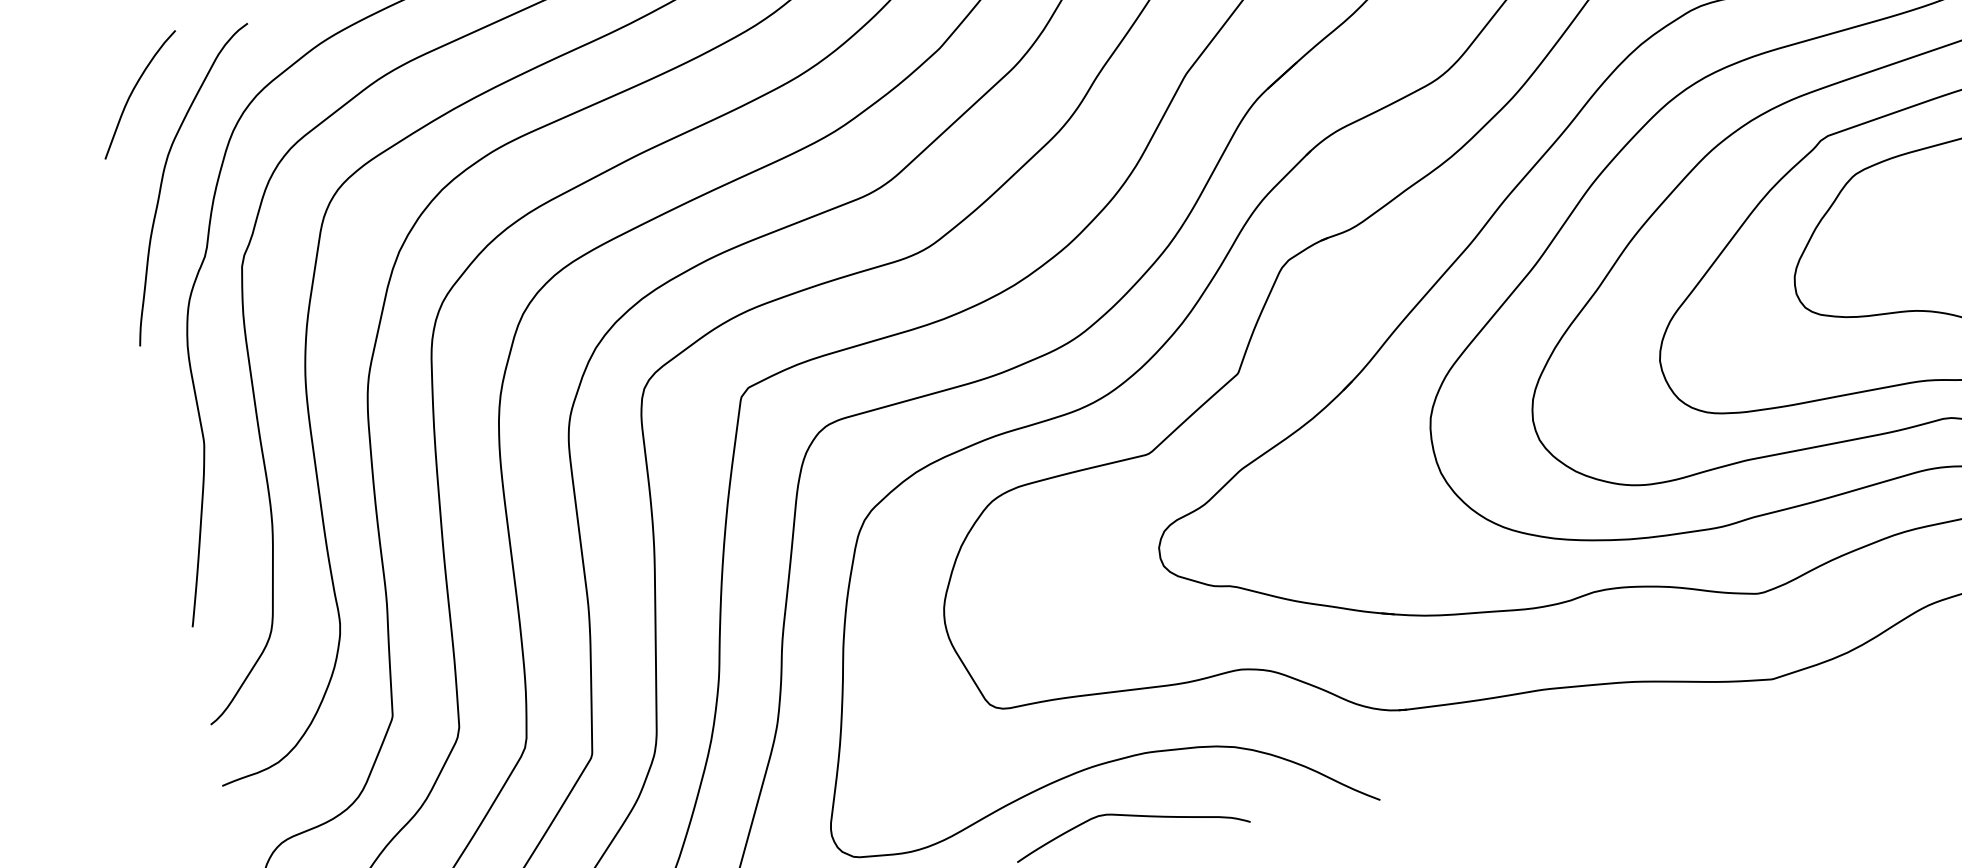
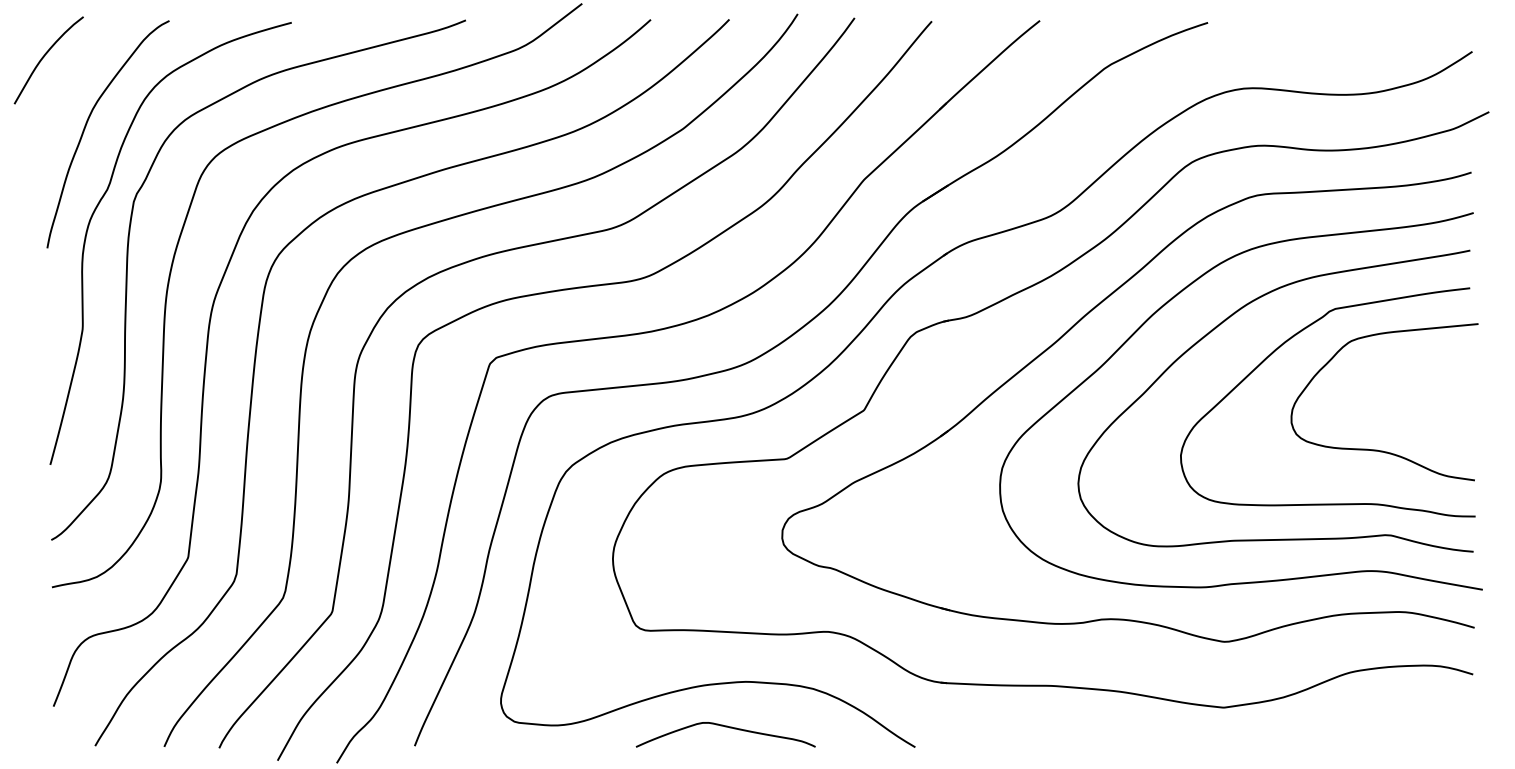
curve: (133, 92) -> (44, 57), moved

